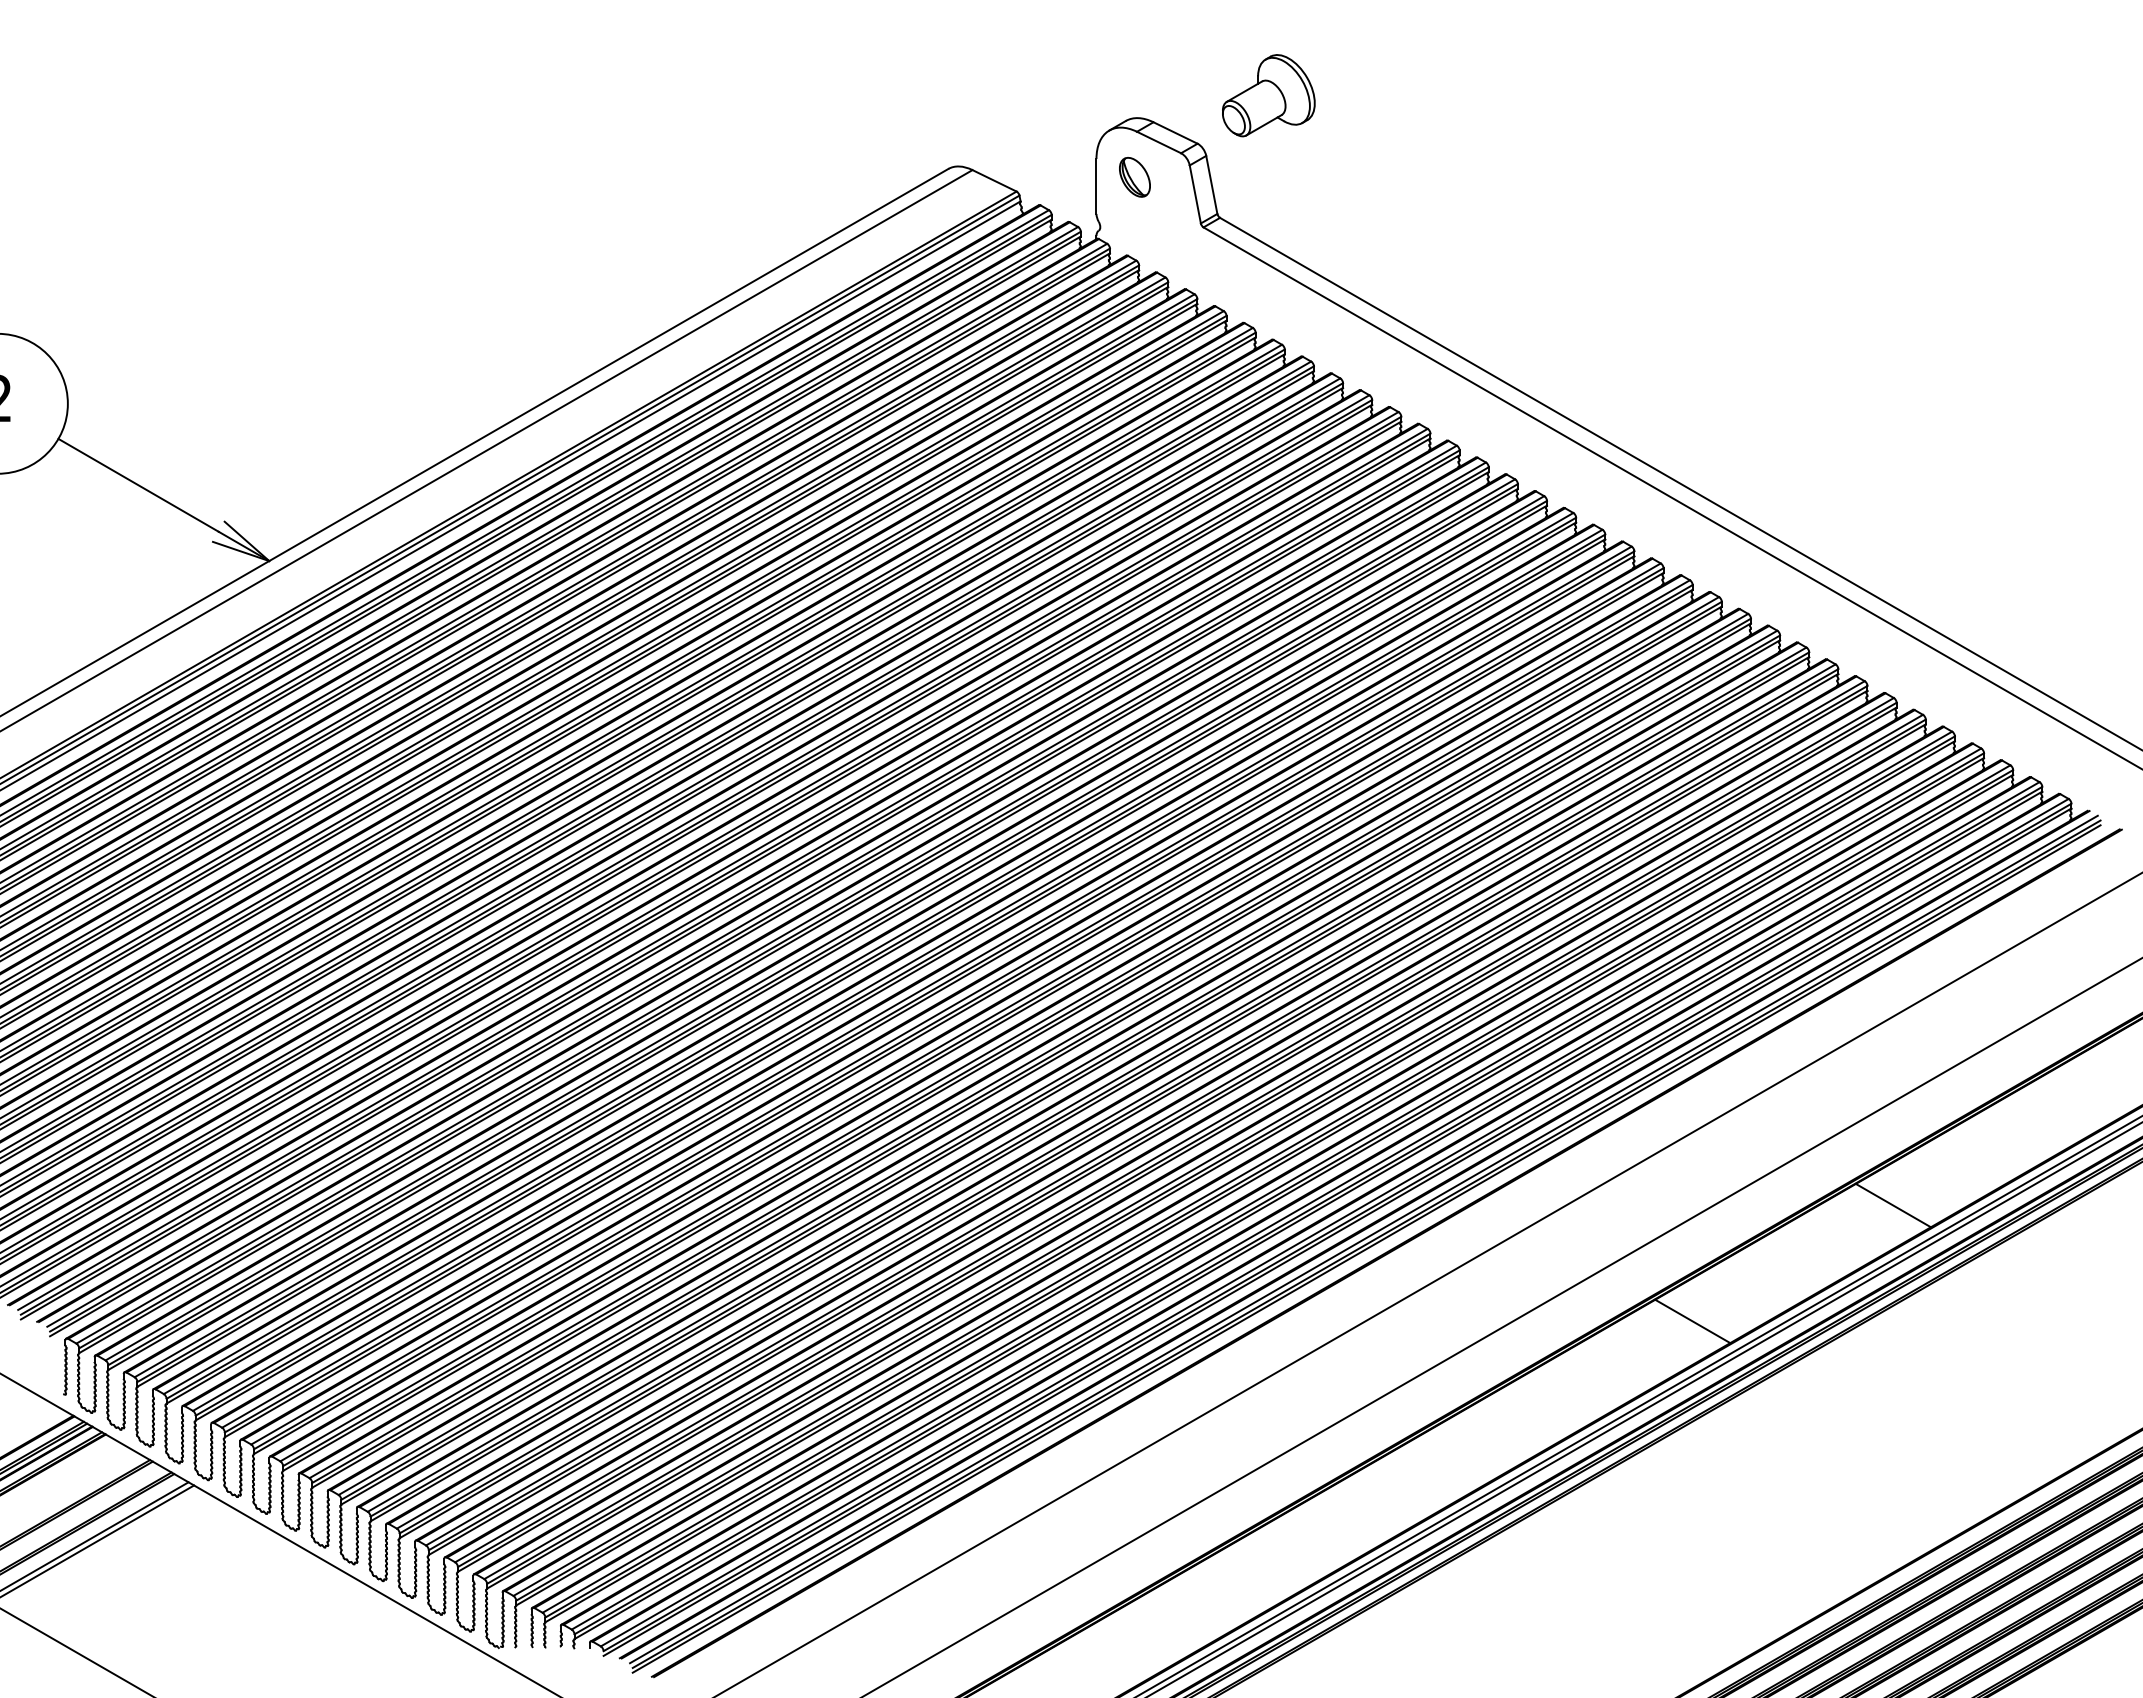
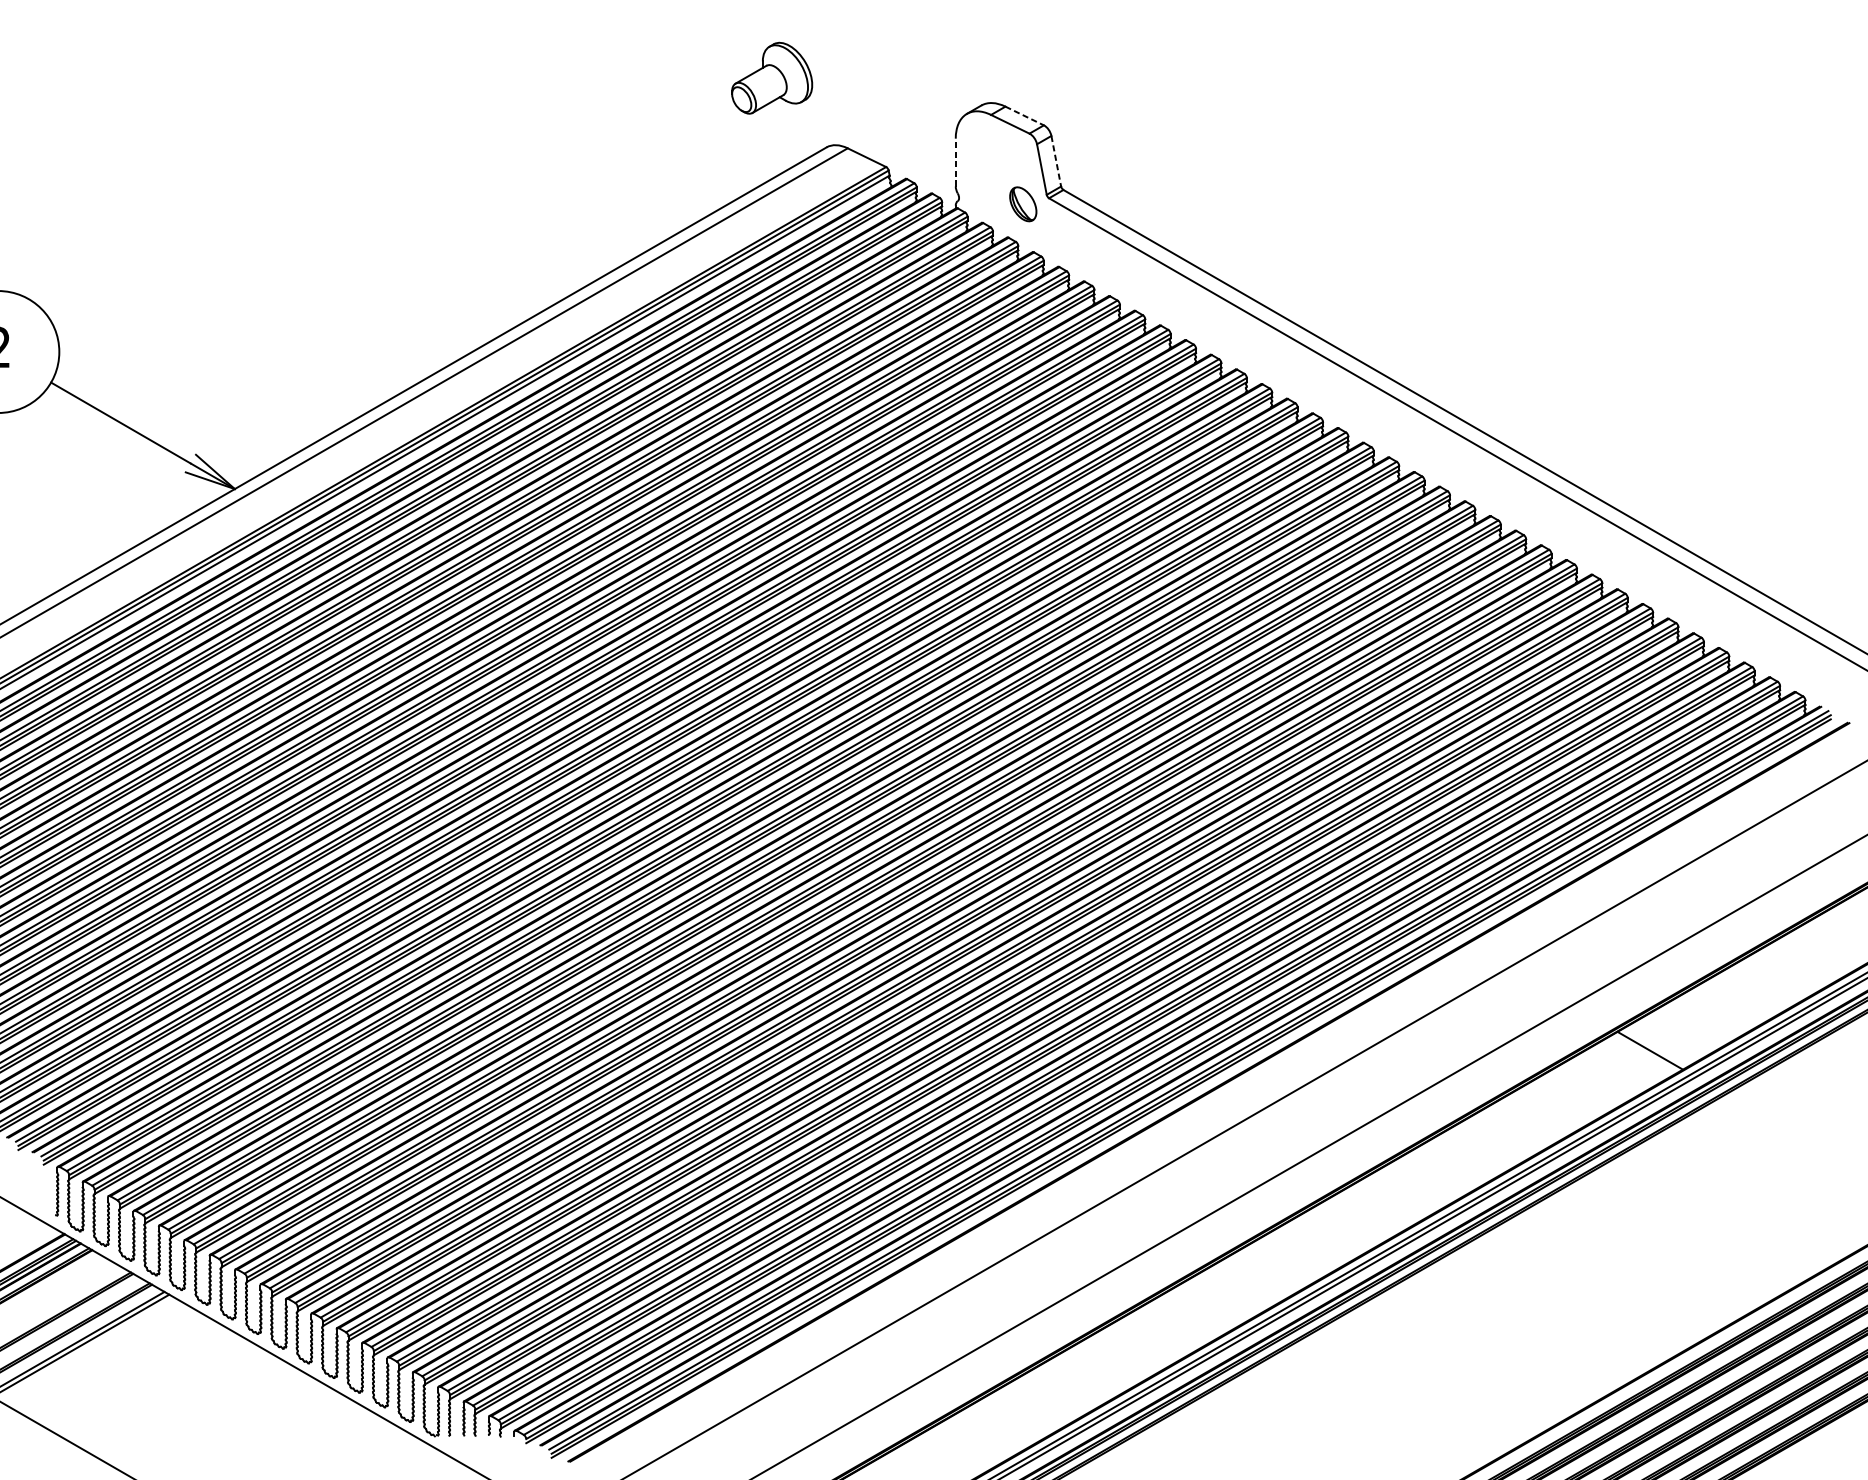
part: (1268, 95) -> (771, 78), moved
line: (1175, 133) -> (1024, 116), solid -> dashed
part: (1134, 177) -> (1022, 204), moved
line: (1211, 184) -> (1056, 160), solid -> dashed
line: (1096, 185) -> (955, 161), solid -> dashed
line: (1692, 1321) -> (1475, 1151), removed

